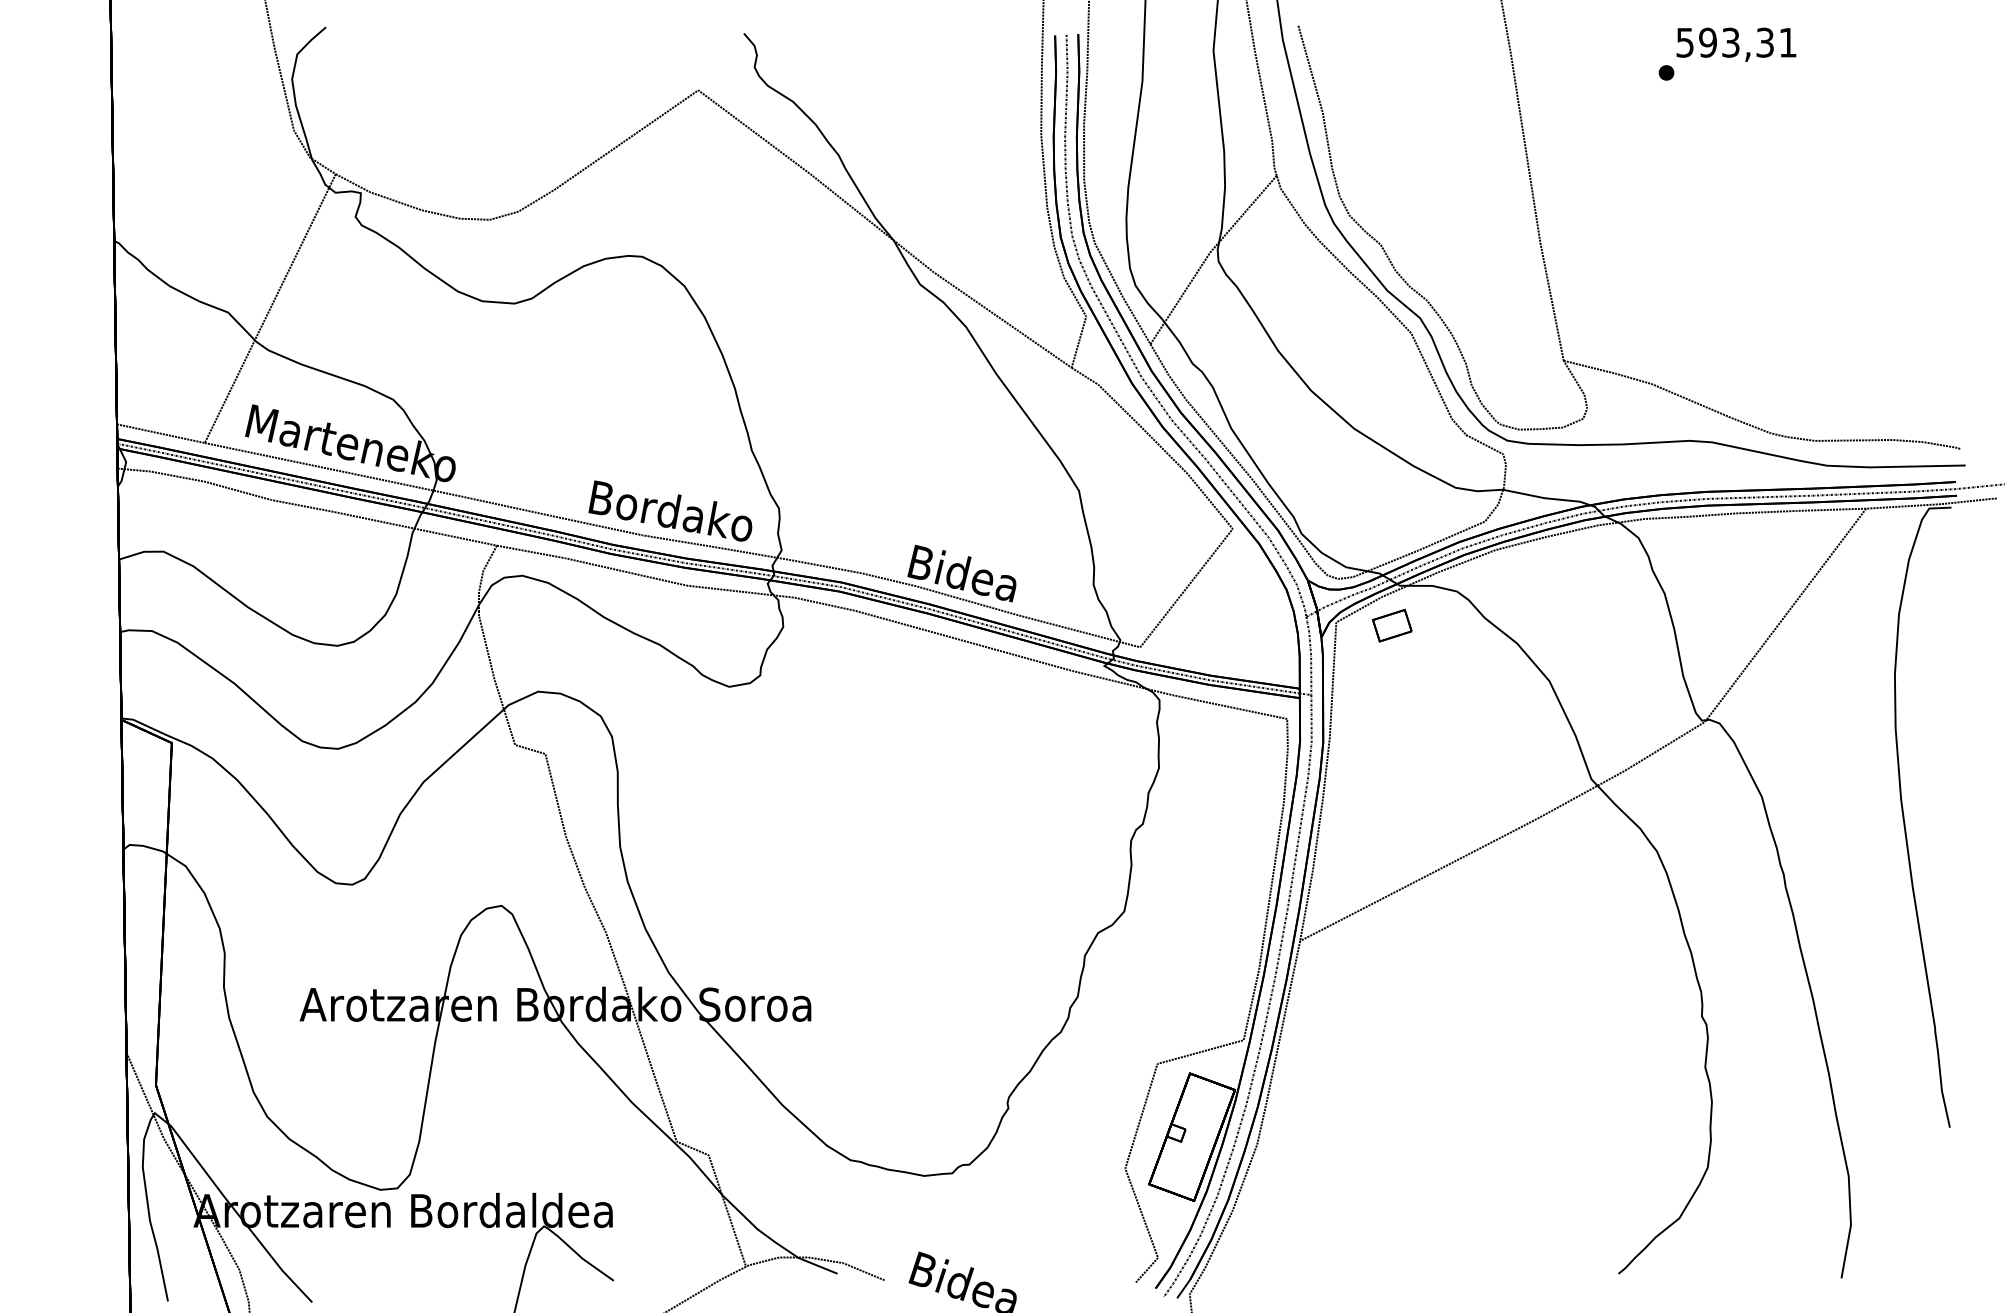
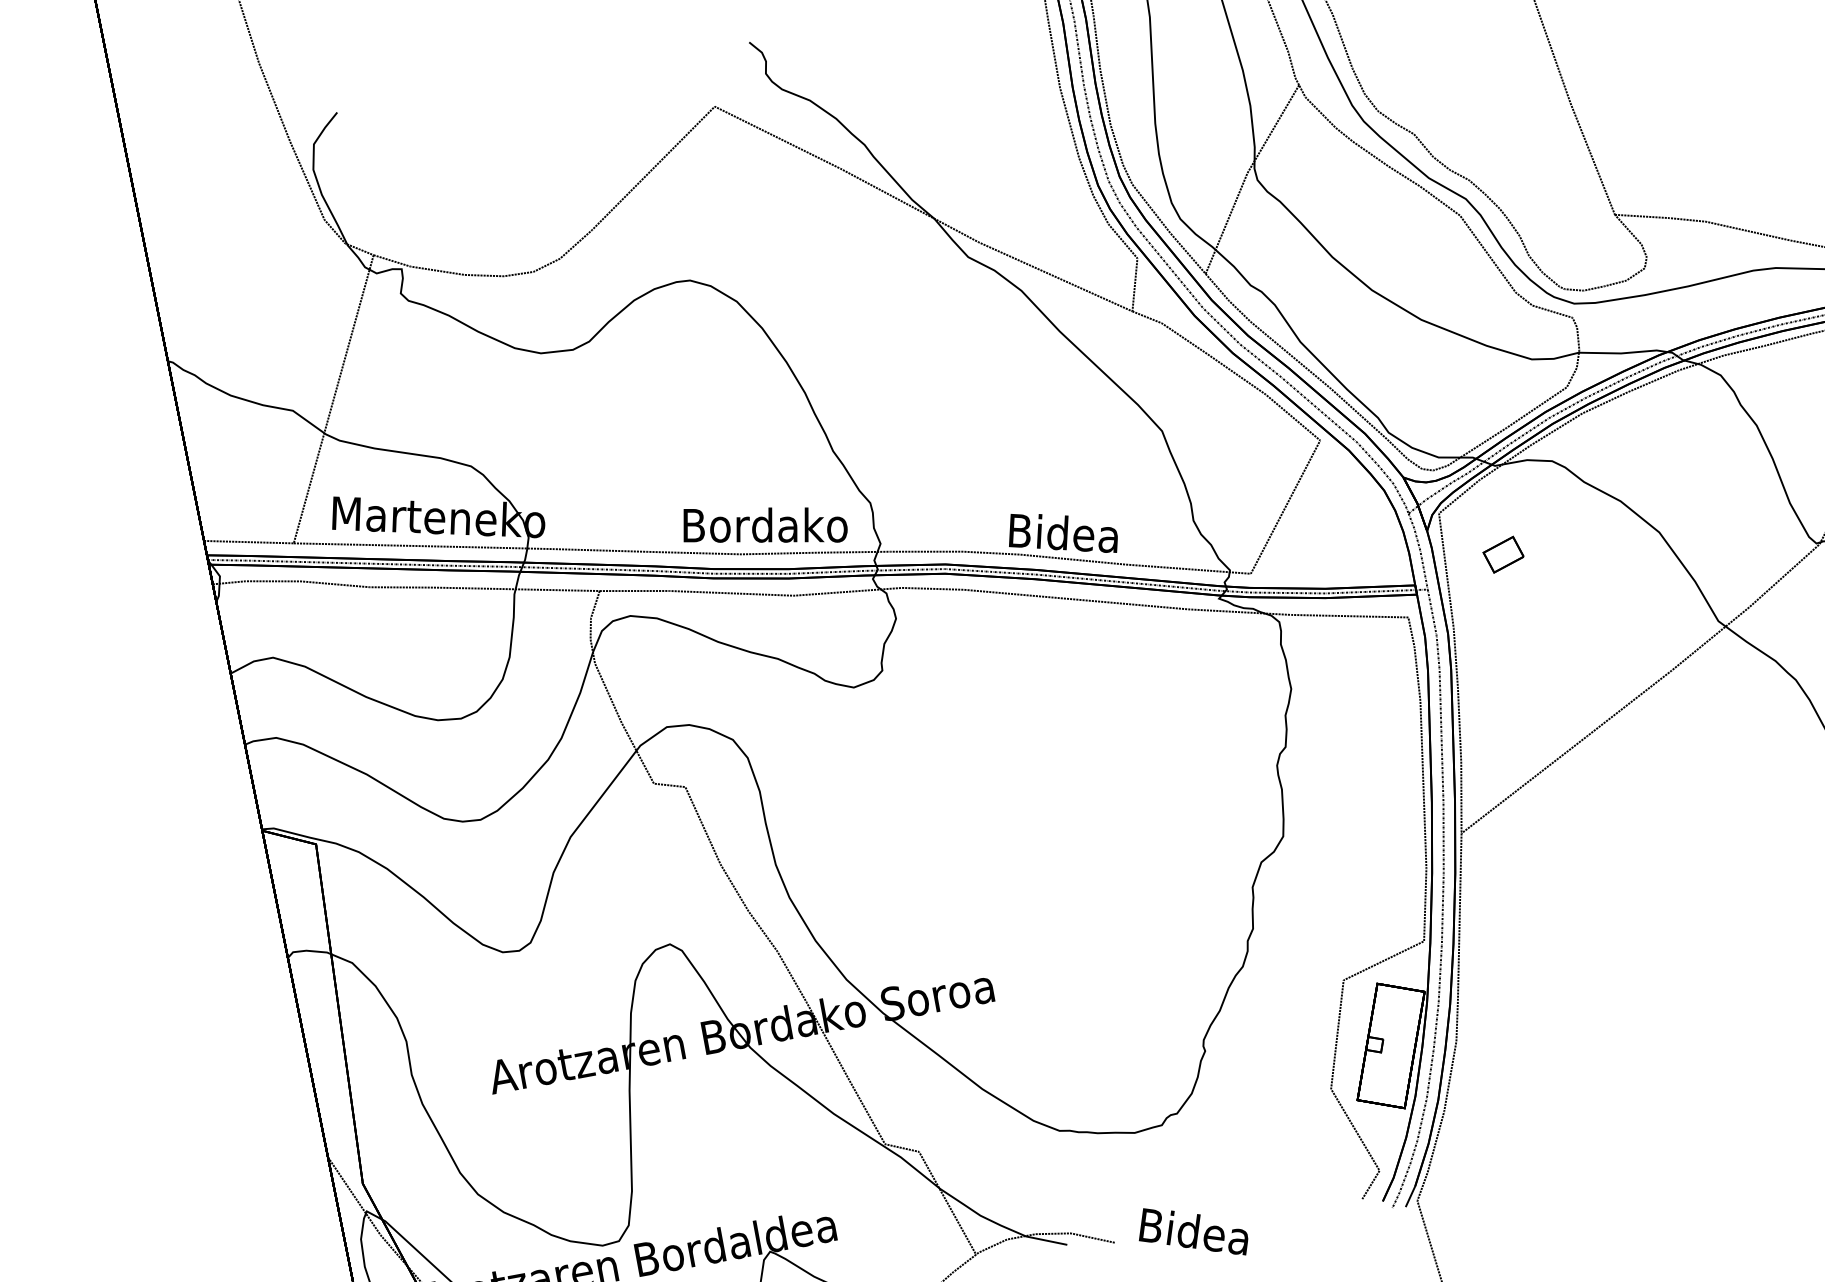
part: (1391, 625) -> (1502, 554), moved

